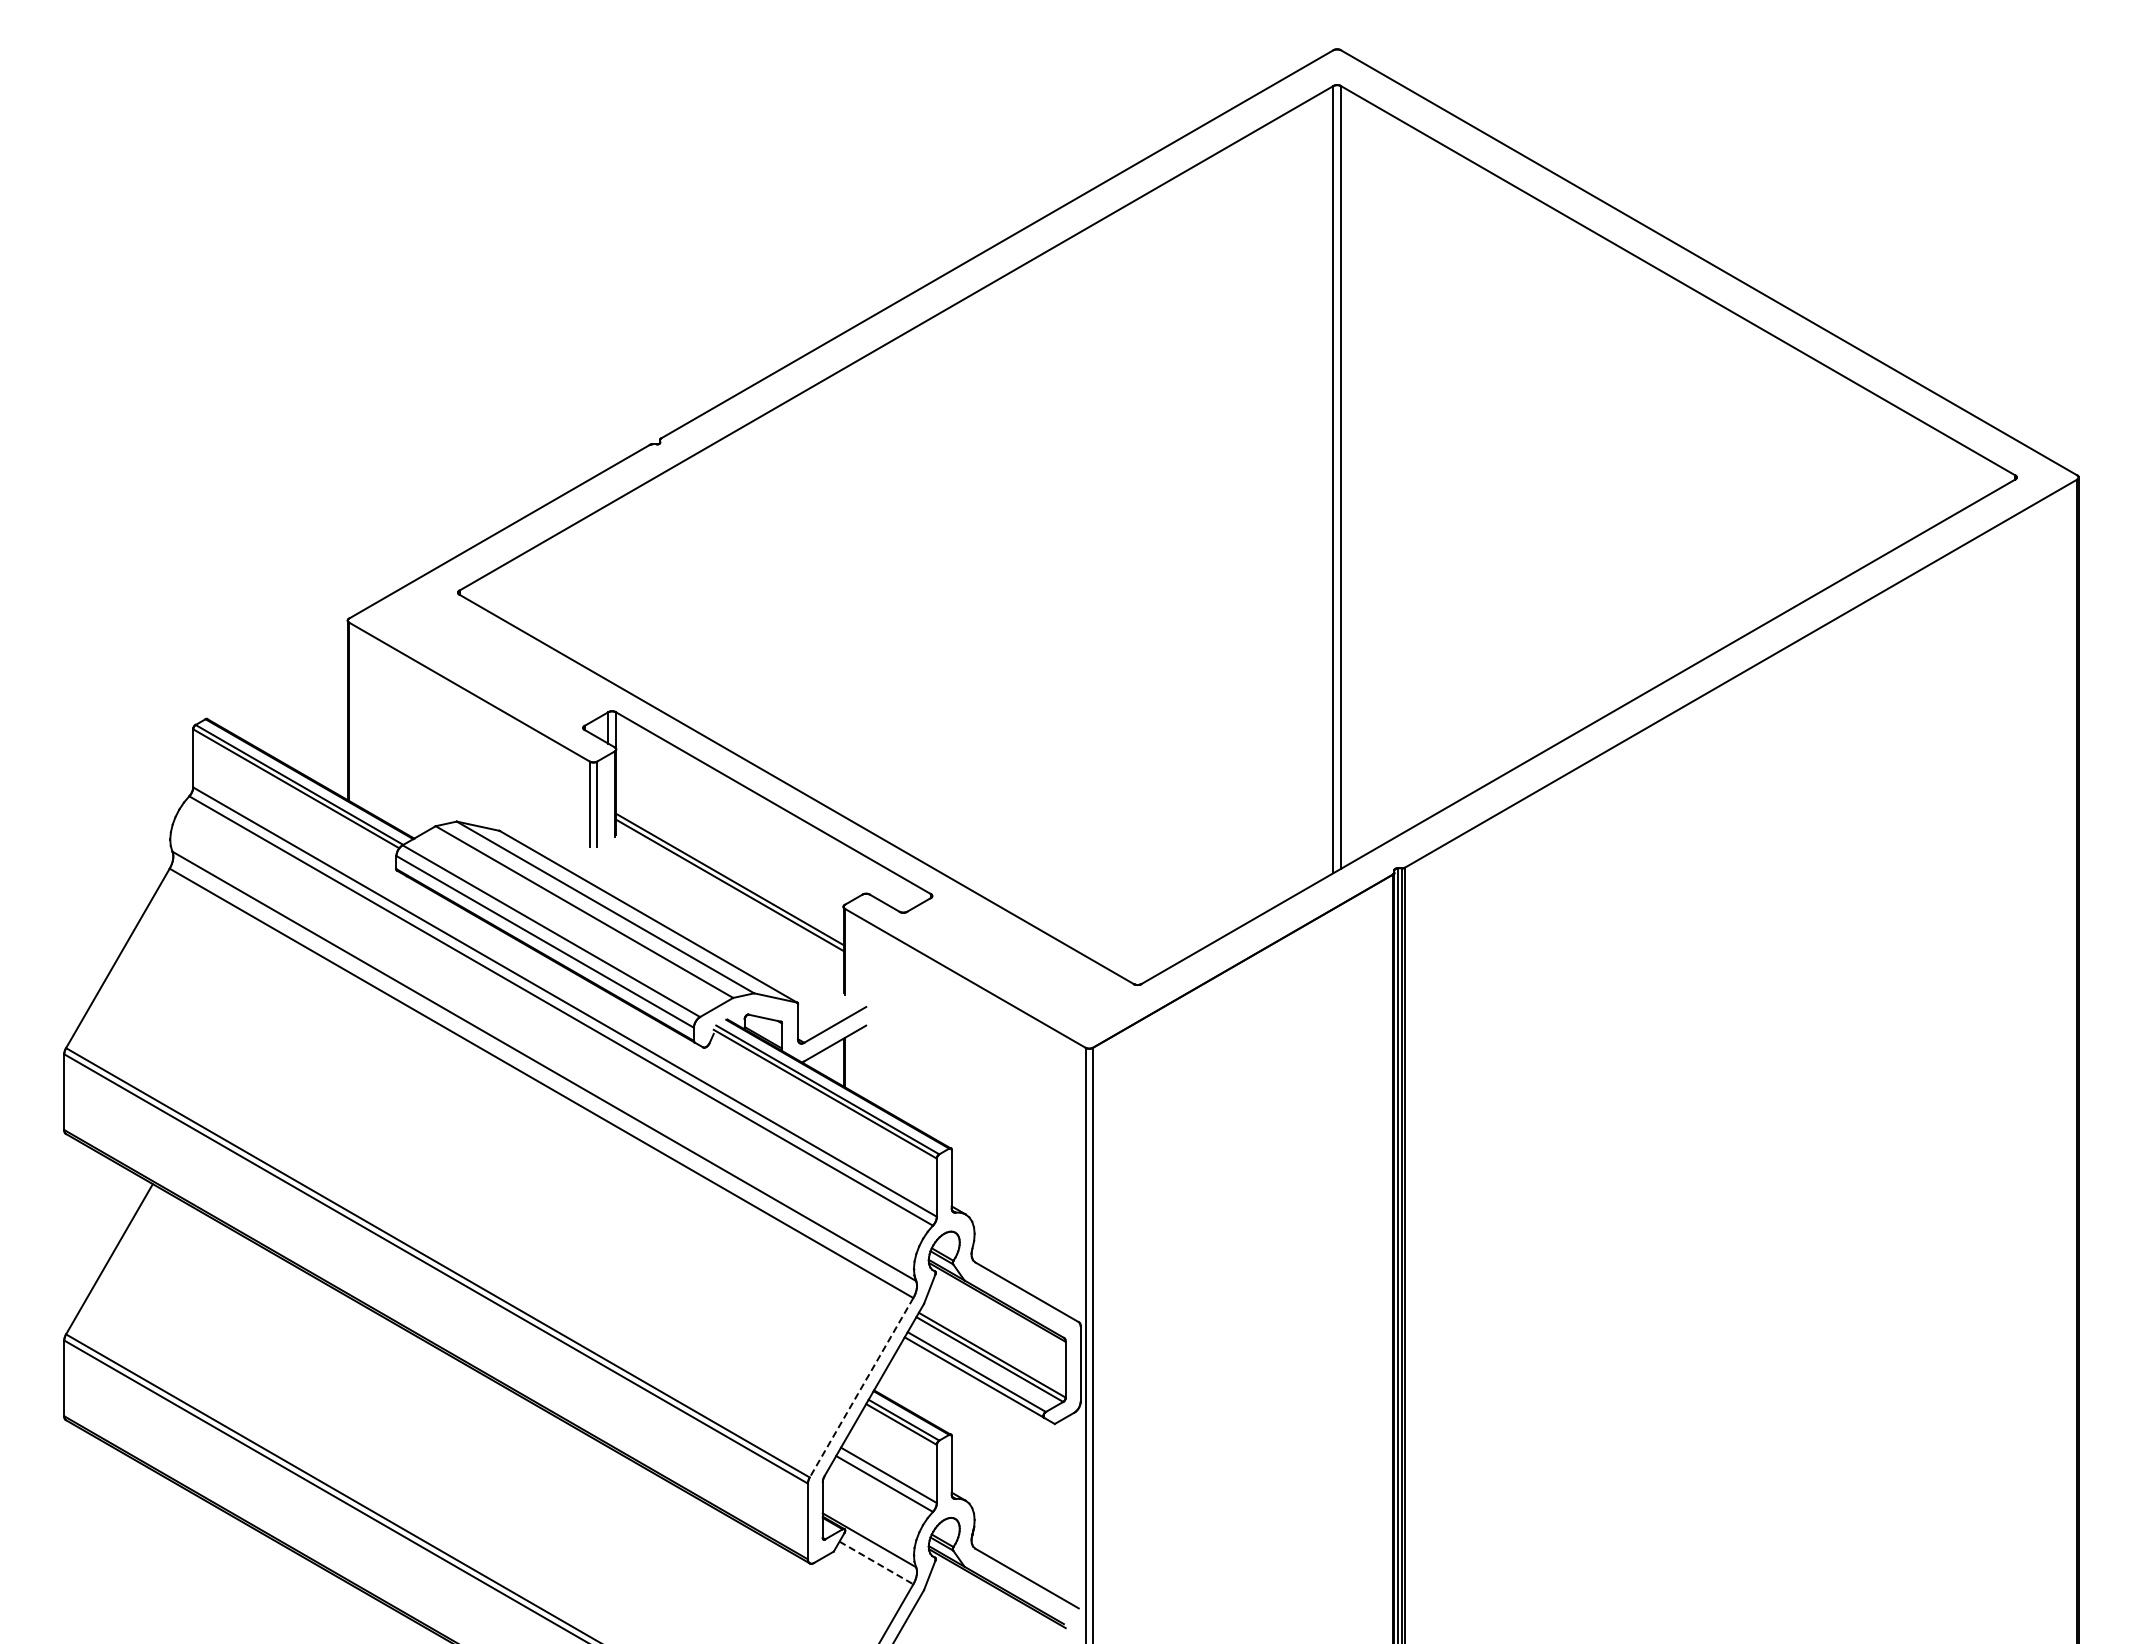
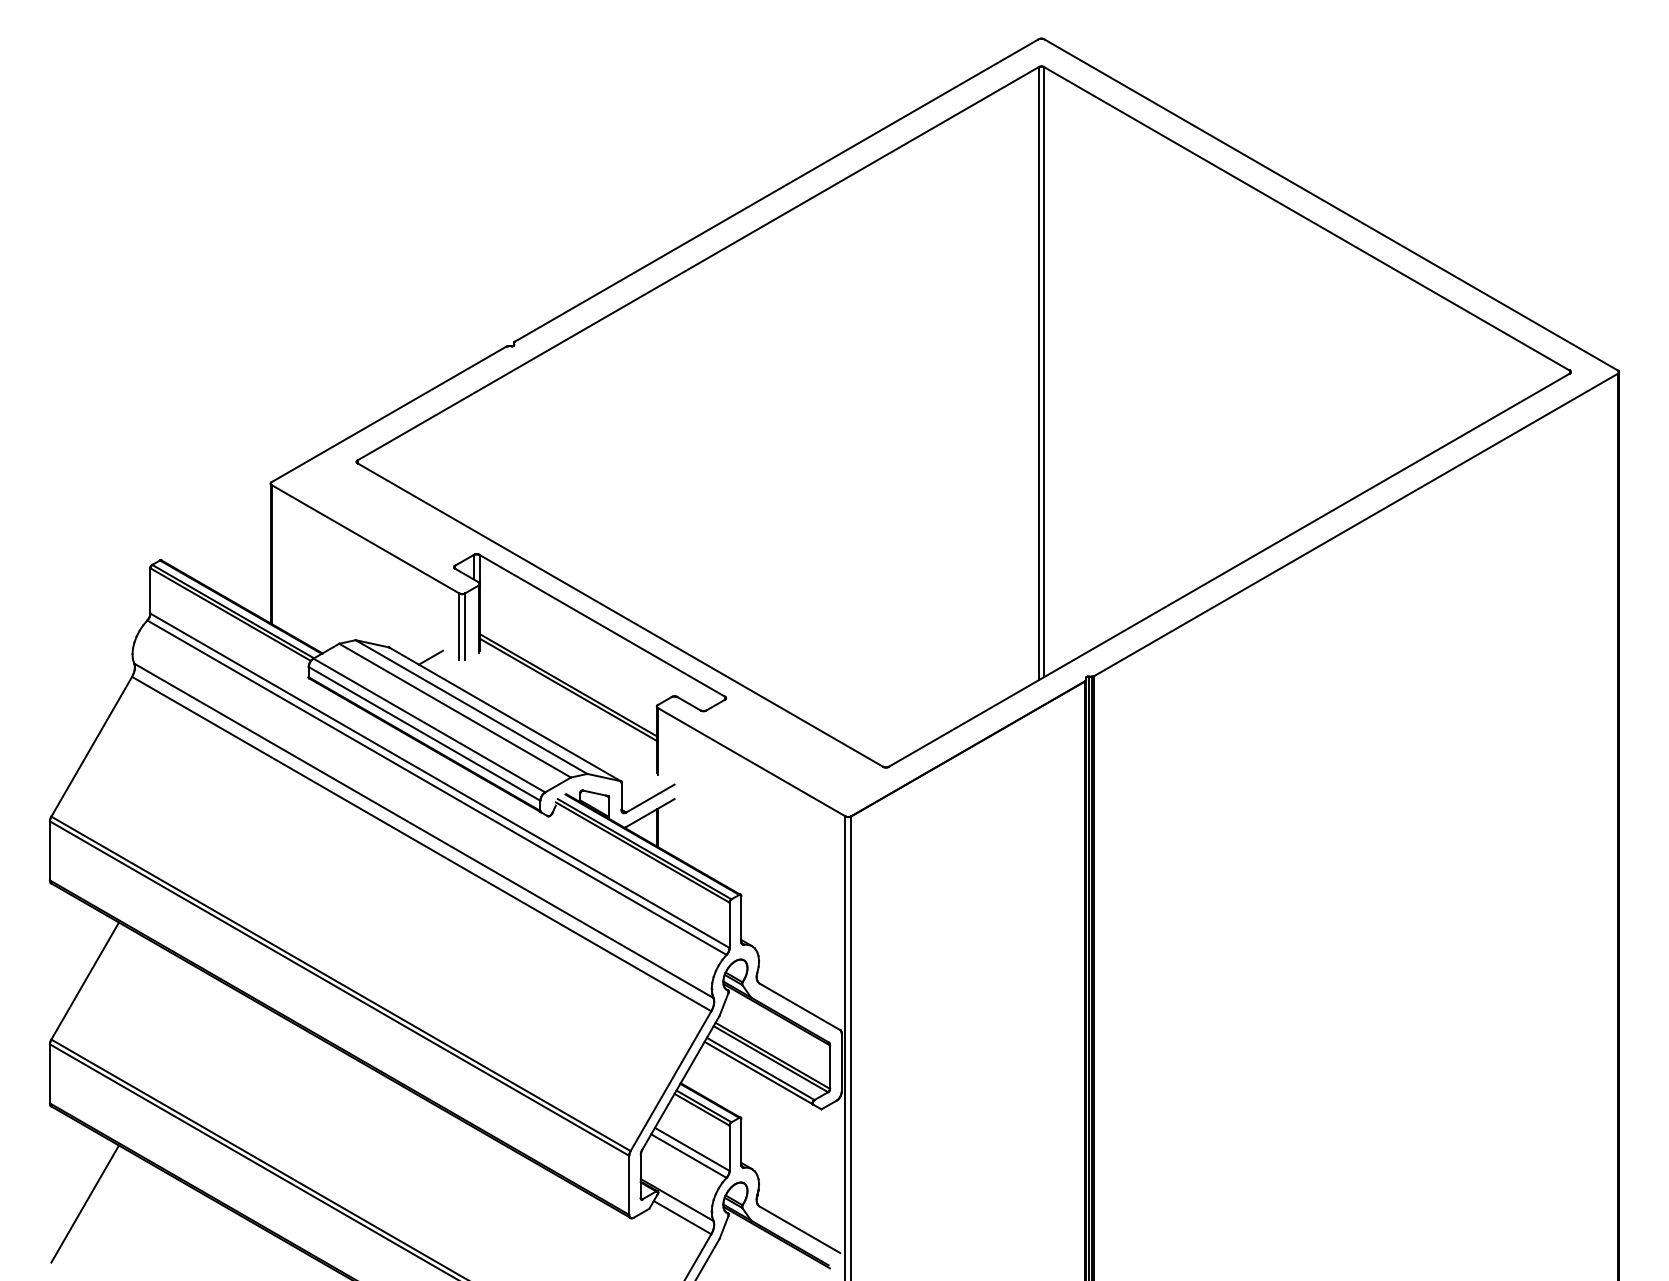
line: (553, 844) -> (431, 658), added
line: (861, 1387) -> (670, 1080), dashed -> solid
line: (109, 1545) -> (85, 1204), added
line: (876, 1562) -> (682, 1217), dashed -> solid

